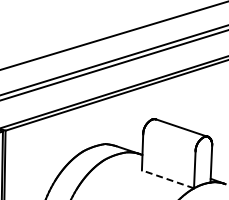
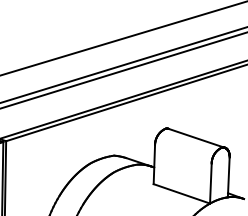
line: (167, 179) -> (181, 193), dashed -> solid

